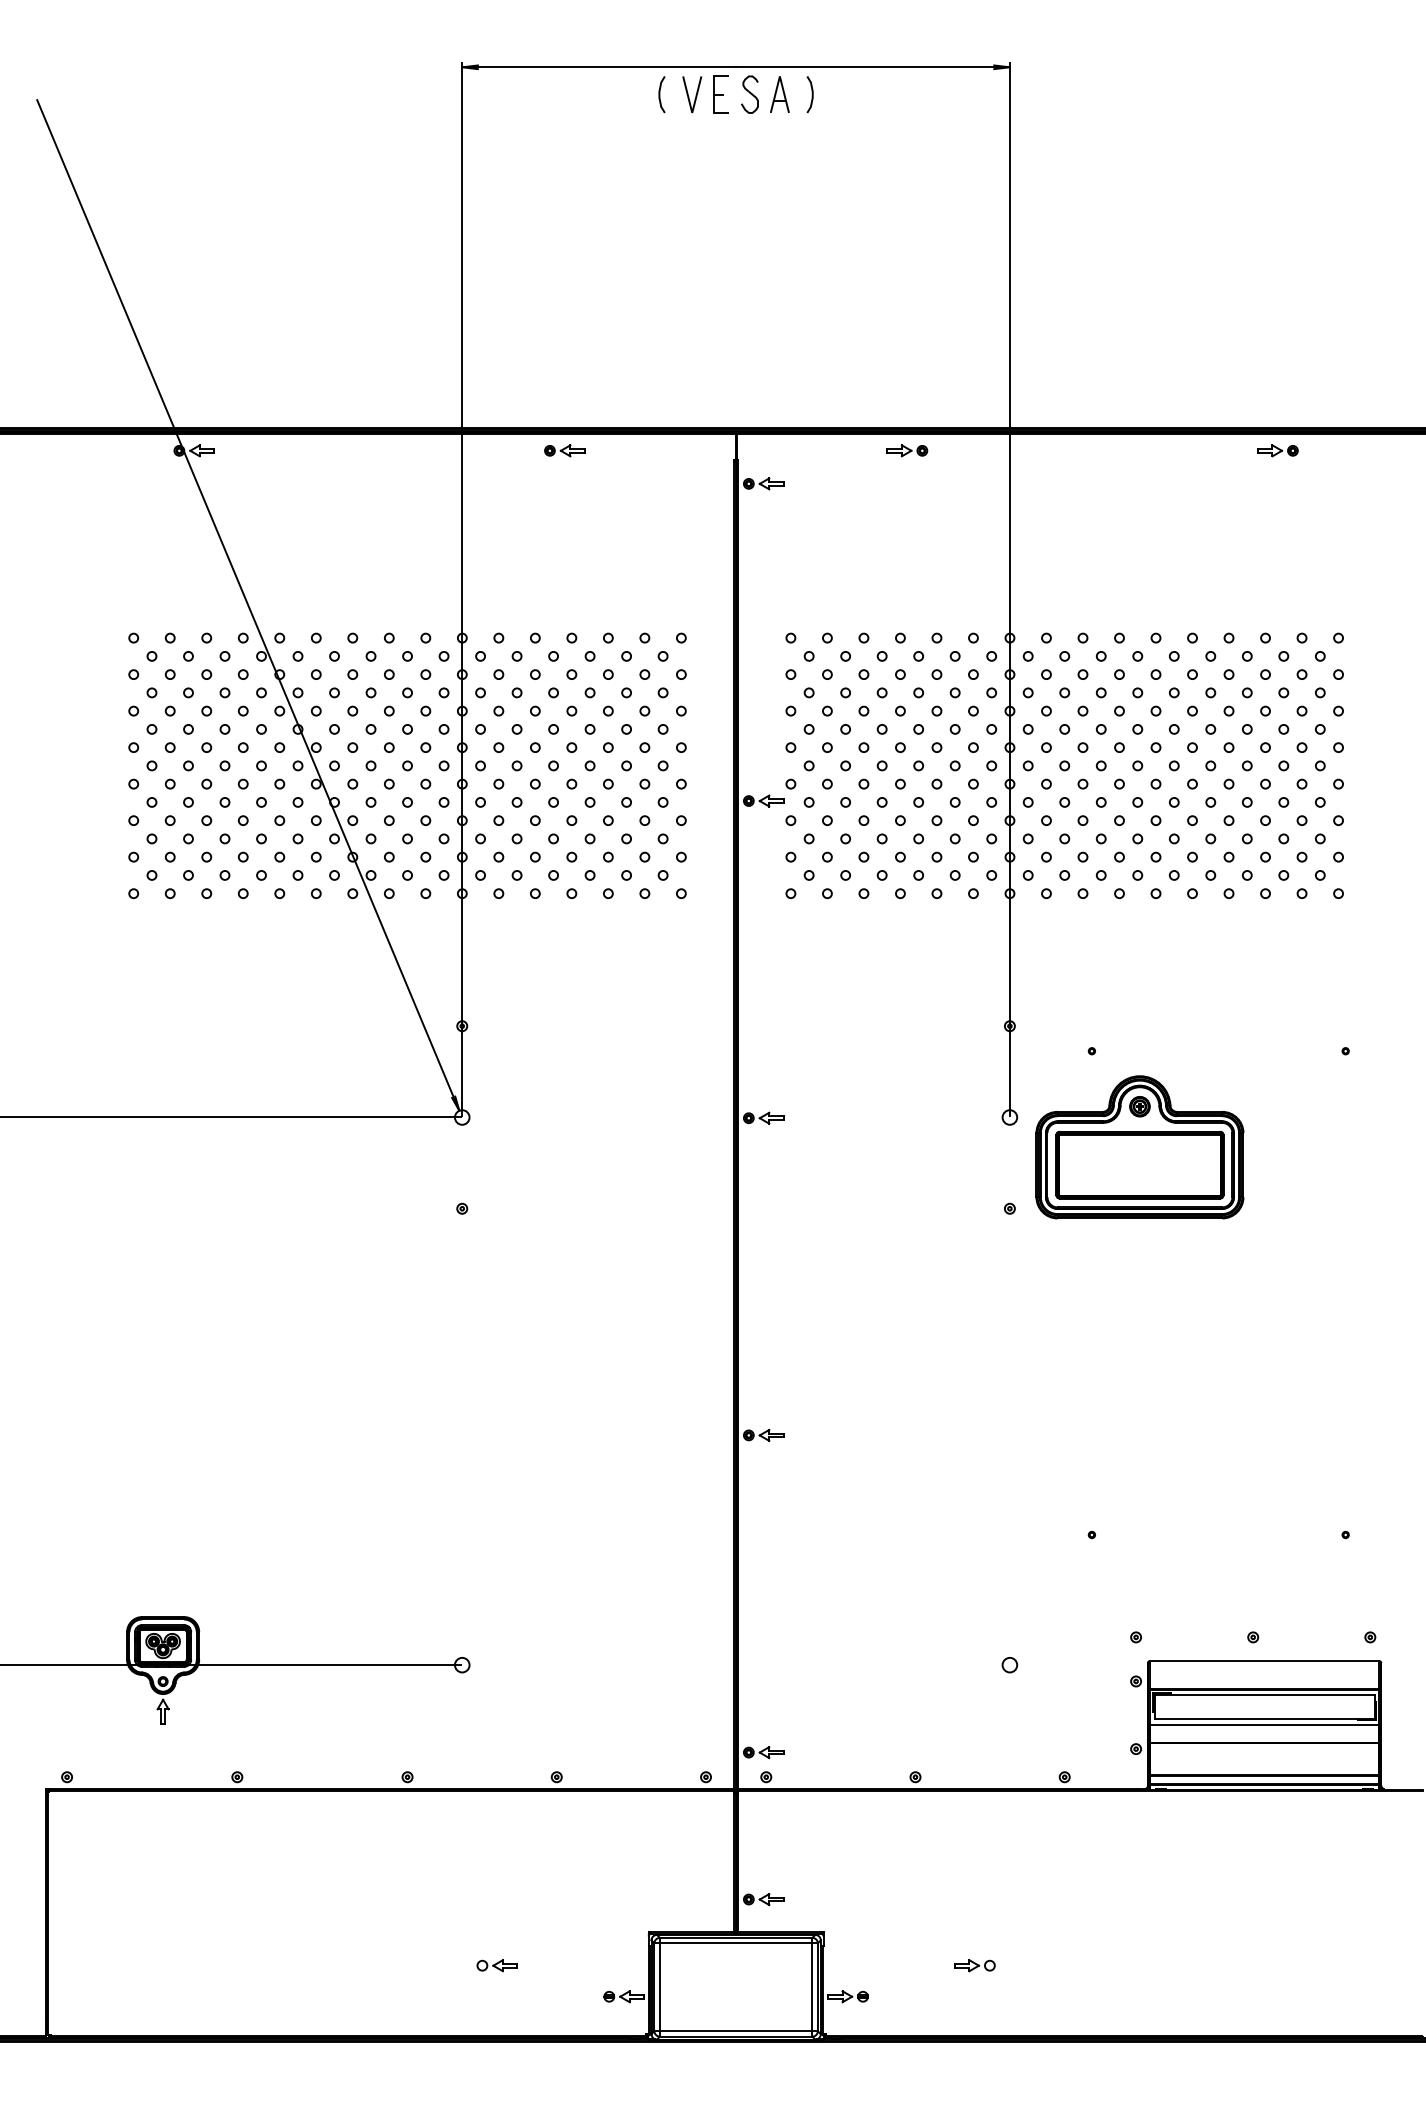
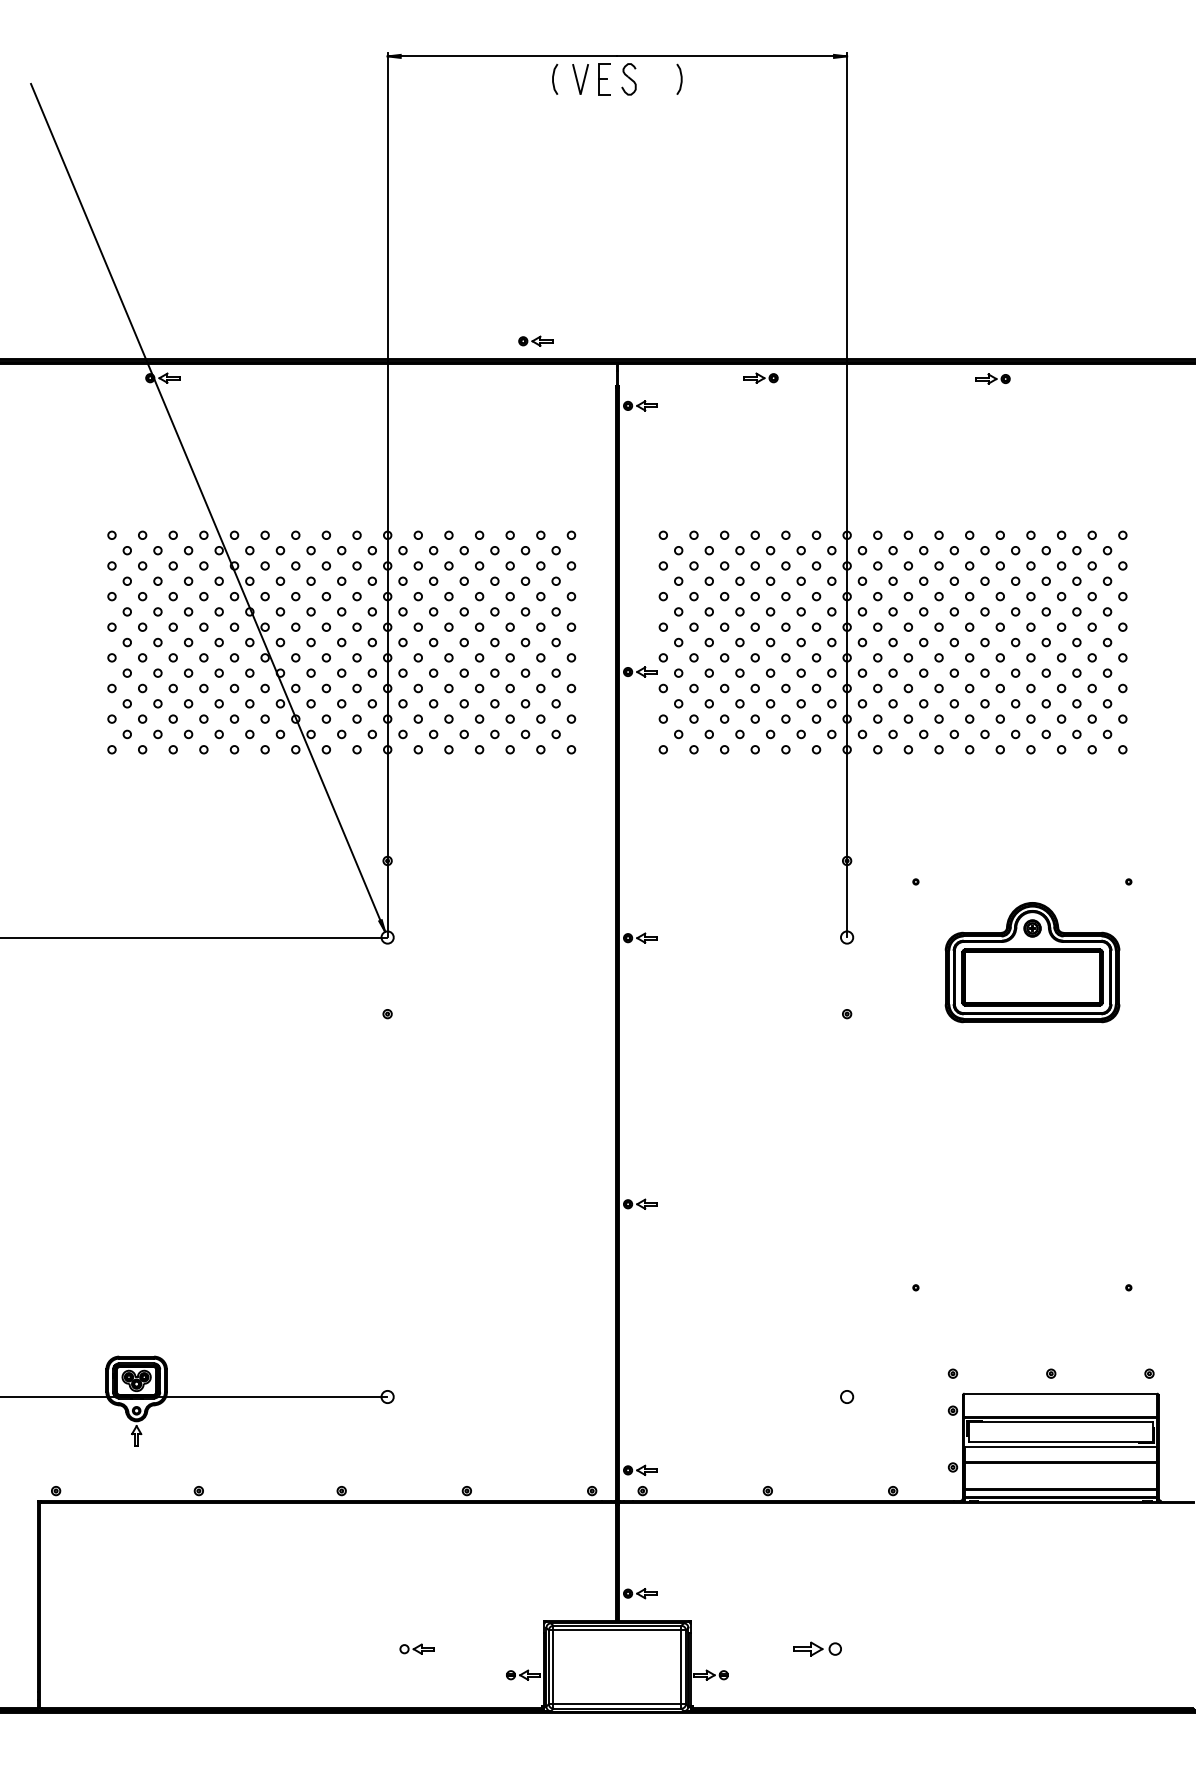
part: (779, 94) -> (653, 79), removed
part: (564, 450) -> (535, 341), moved
part: (1277, 450) -> (992, 378), moved
part: (1139, 1147) -> (1032, 962), moved
part: (974, 1965) -> (817, 1649), size x1.4

